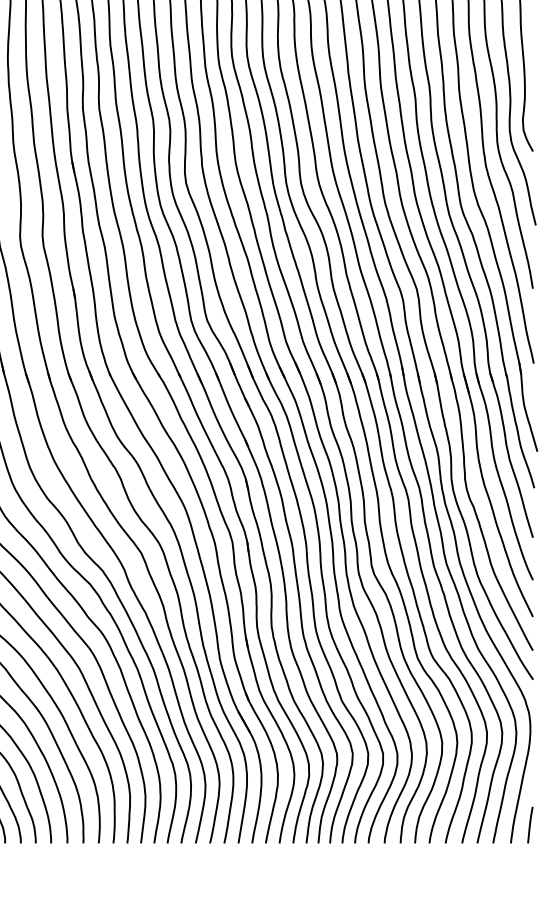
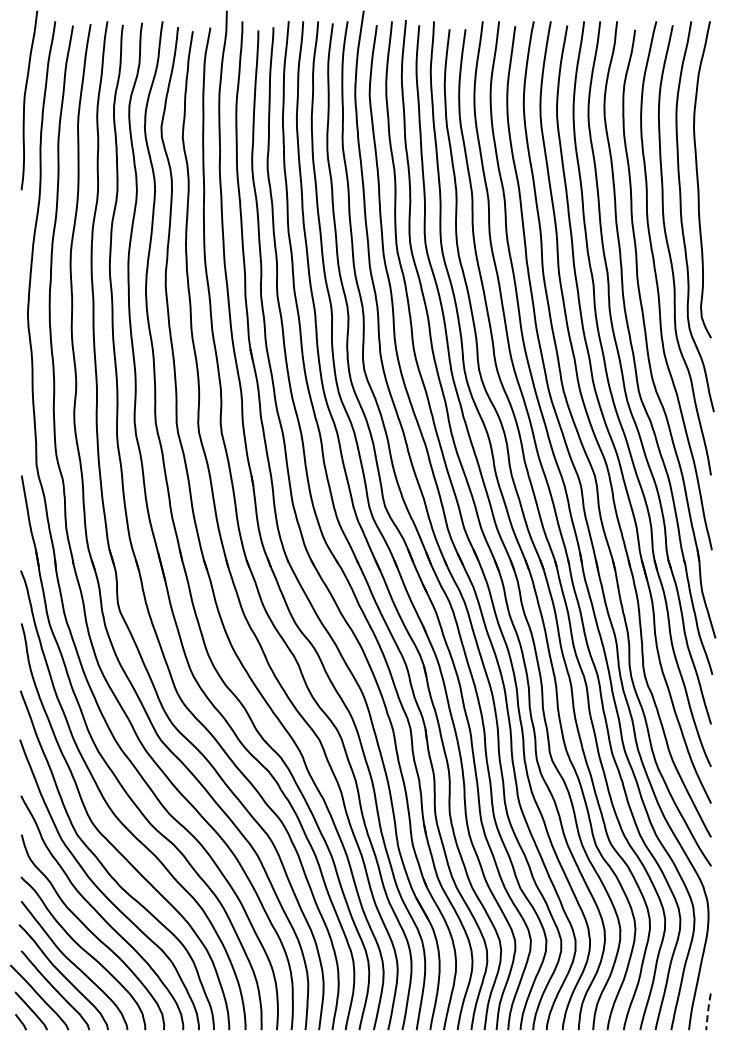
line: (530, 824) -> (708, 1011), solid -> dashed

